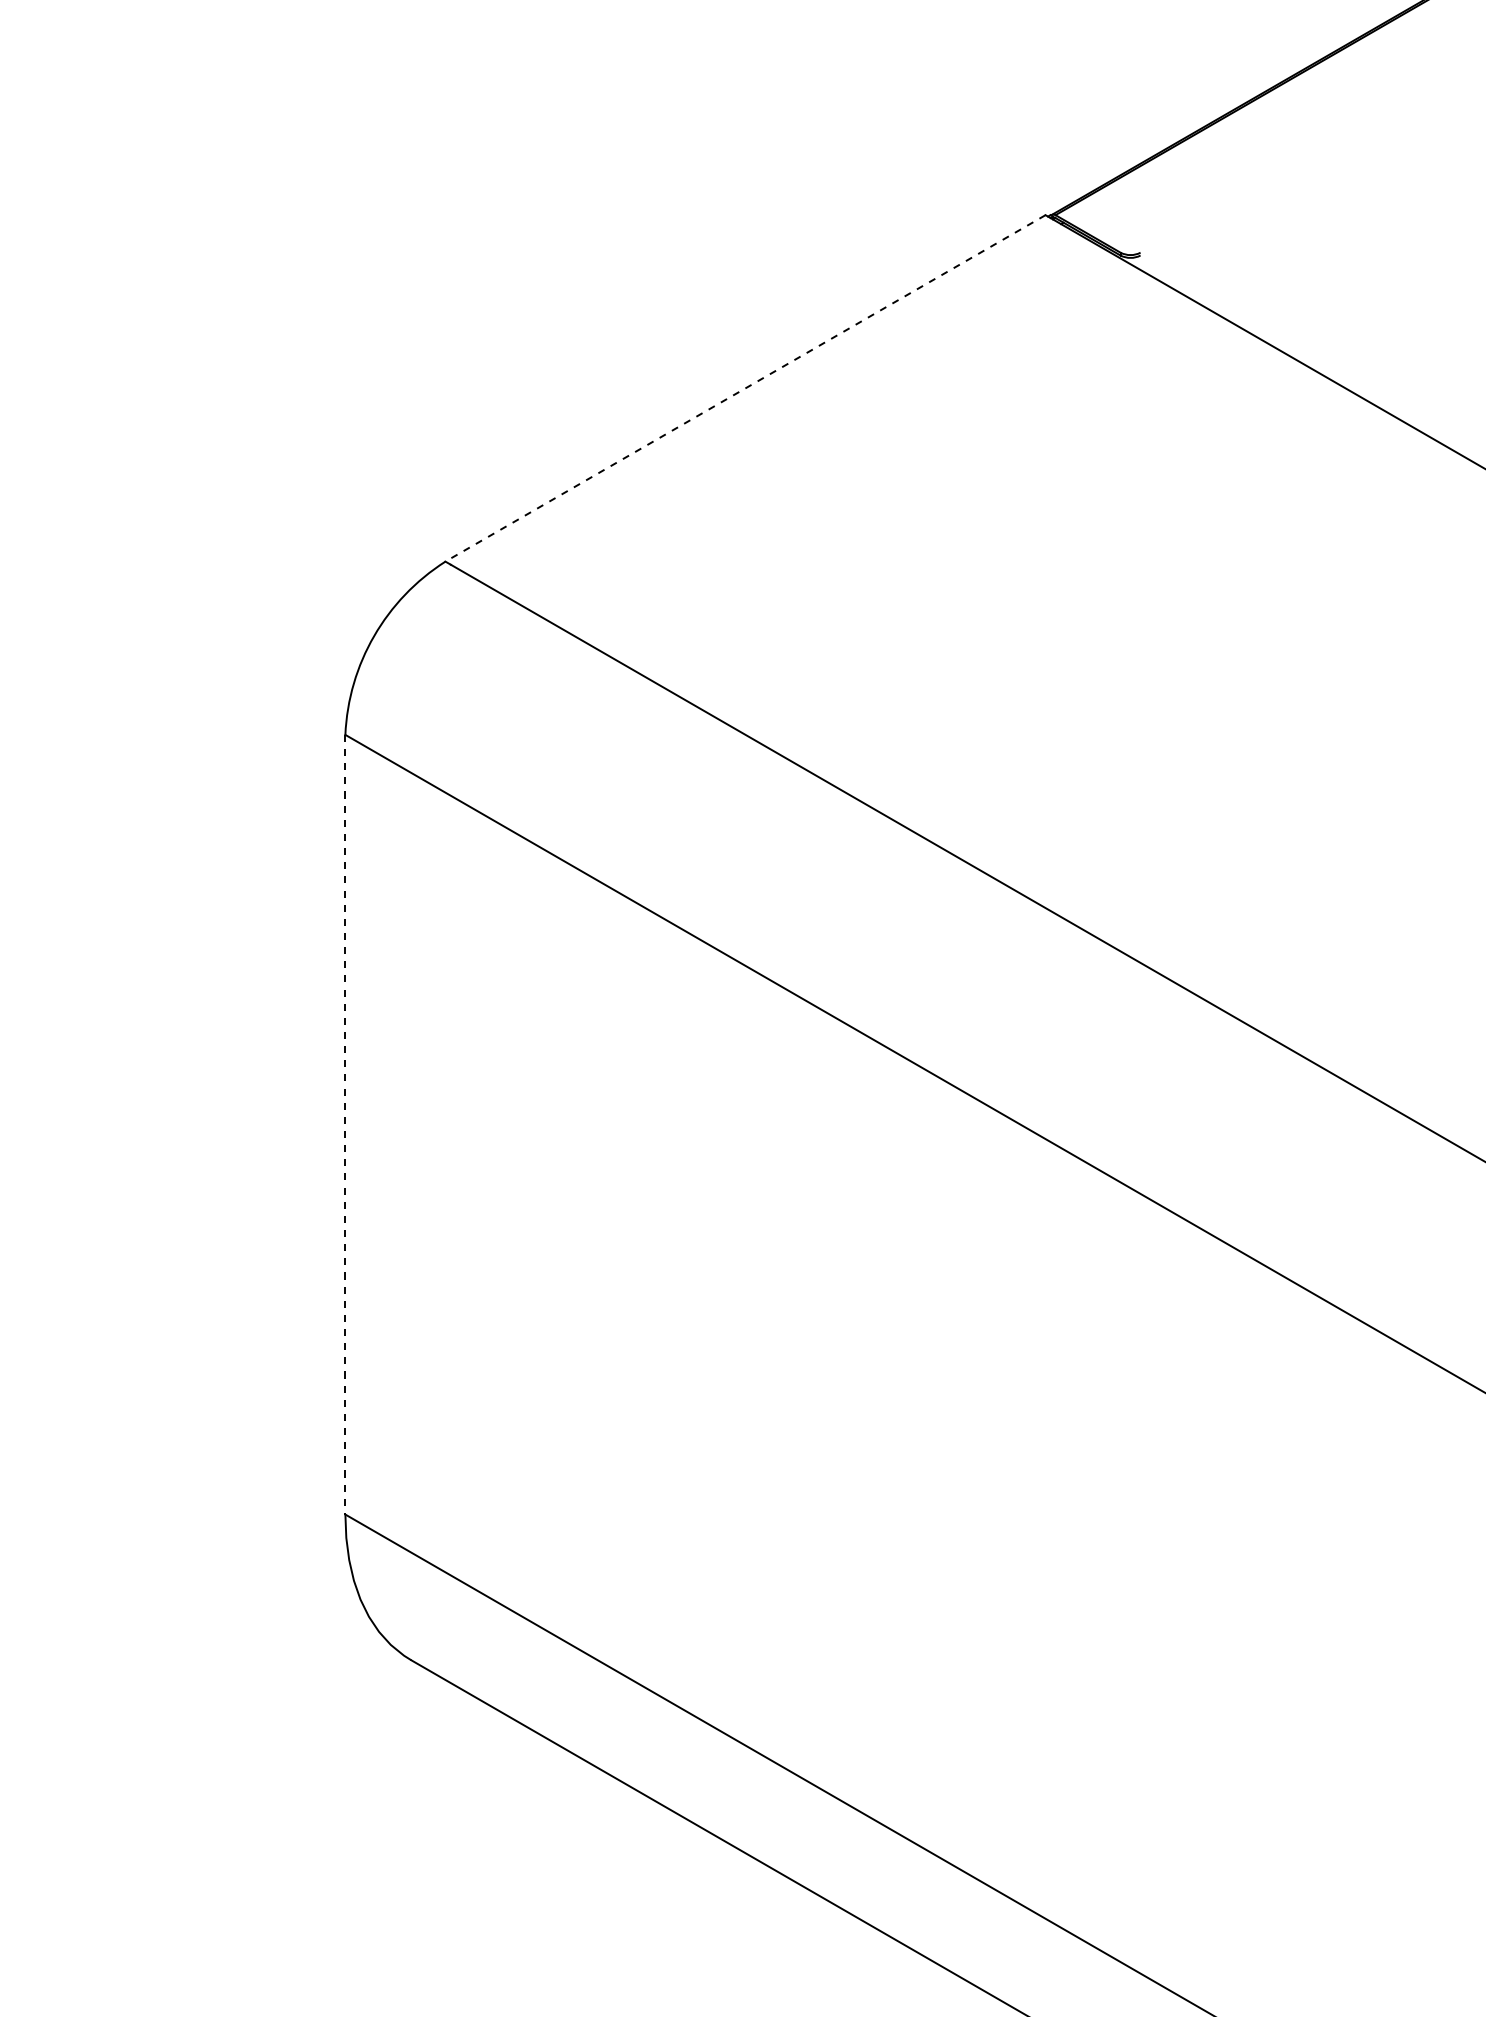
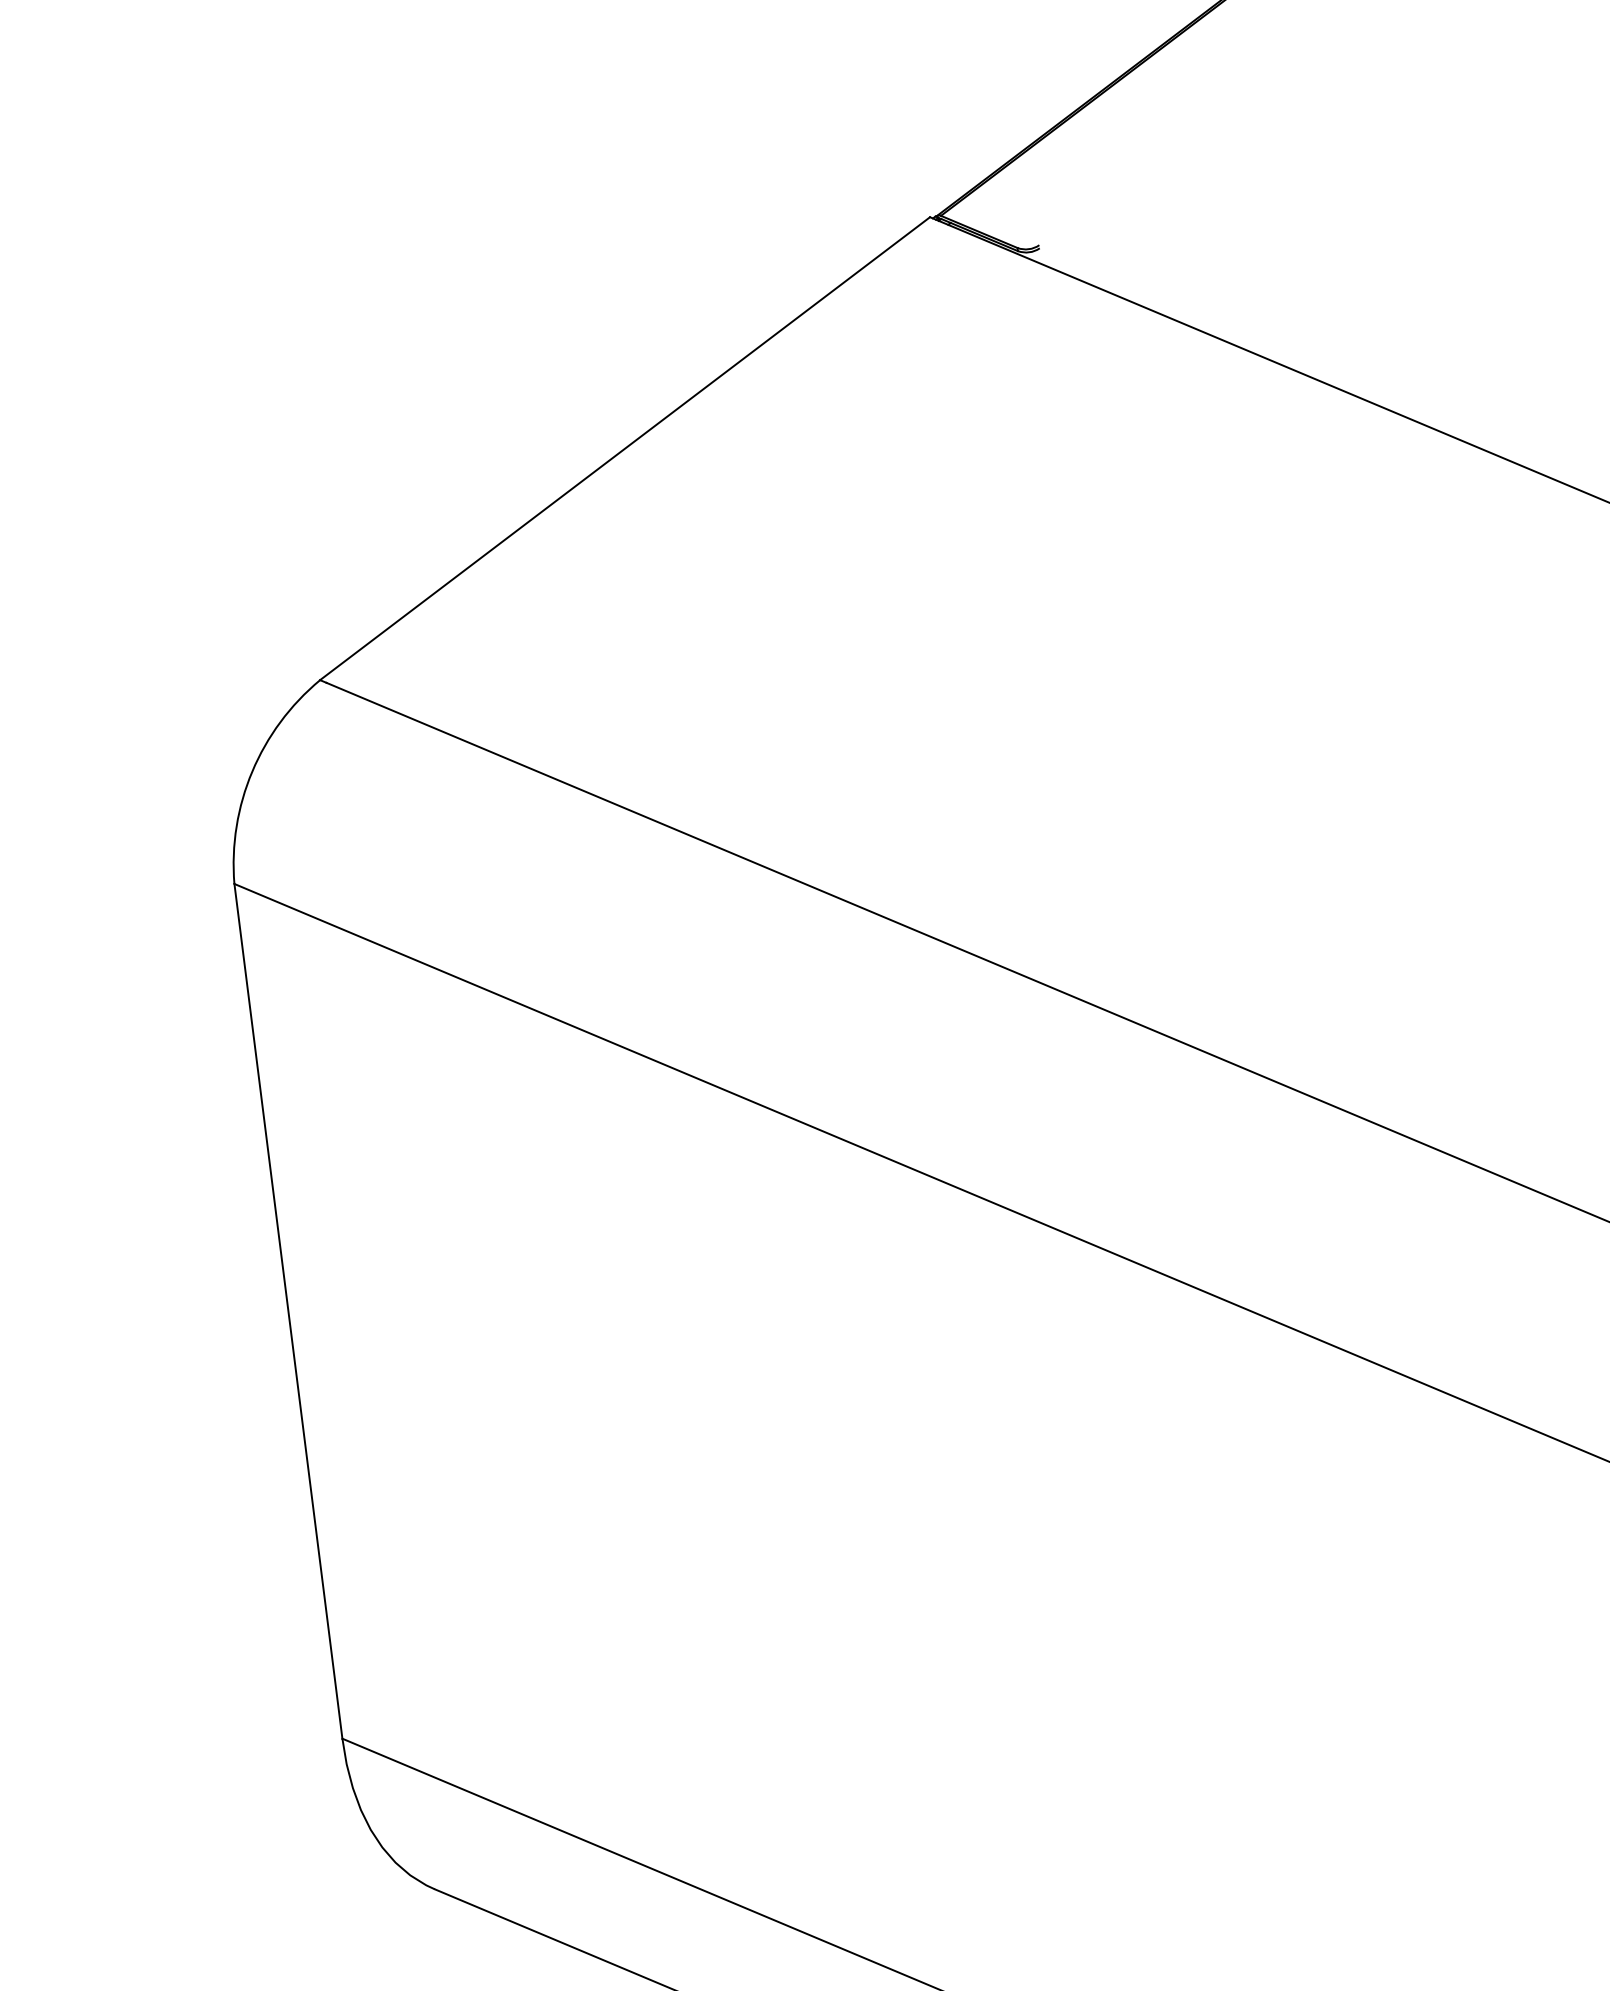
line: (745, 388) -> (625, 448), dashed -> solid
line: (345, 1124) -> (288, 1311), dashed -> solid

